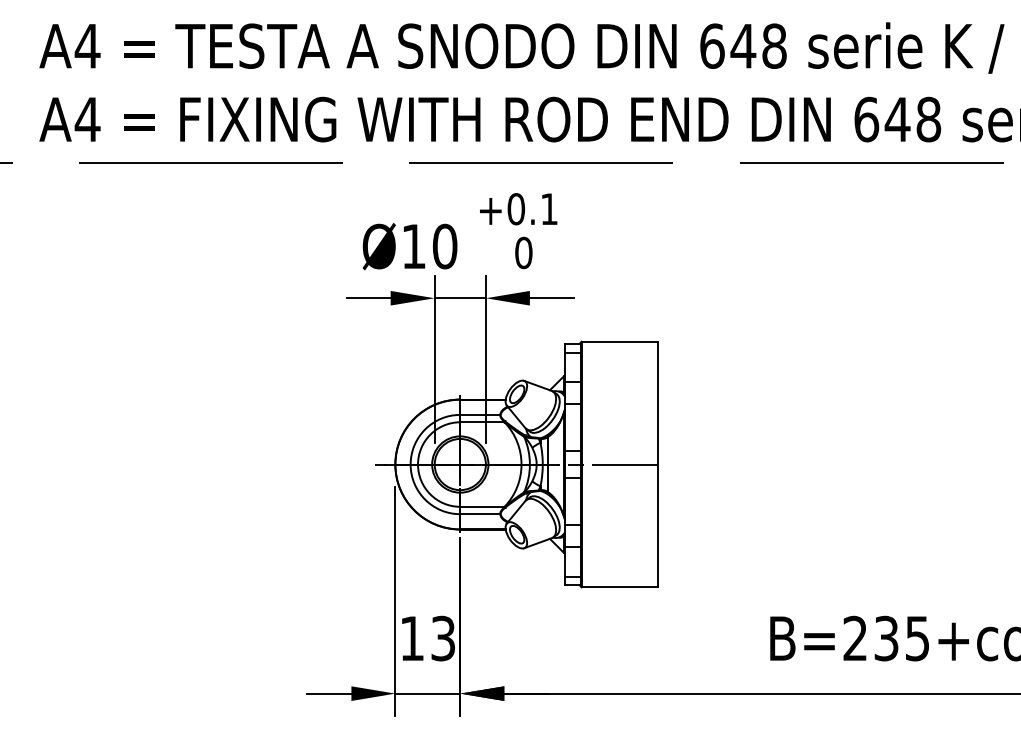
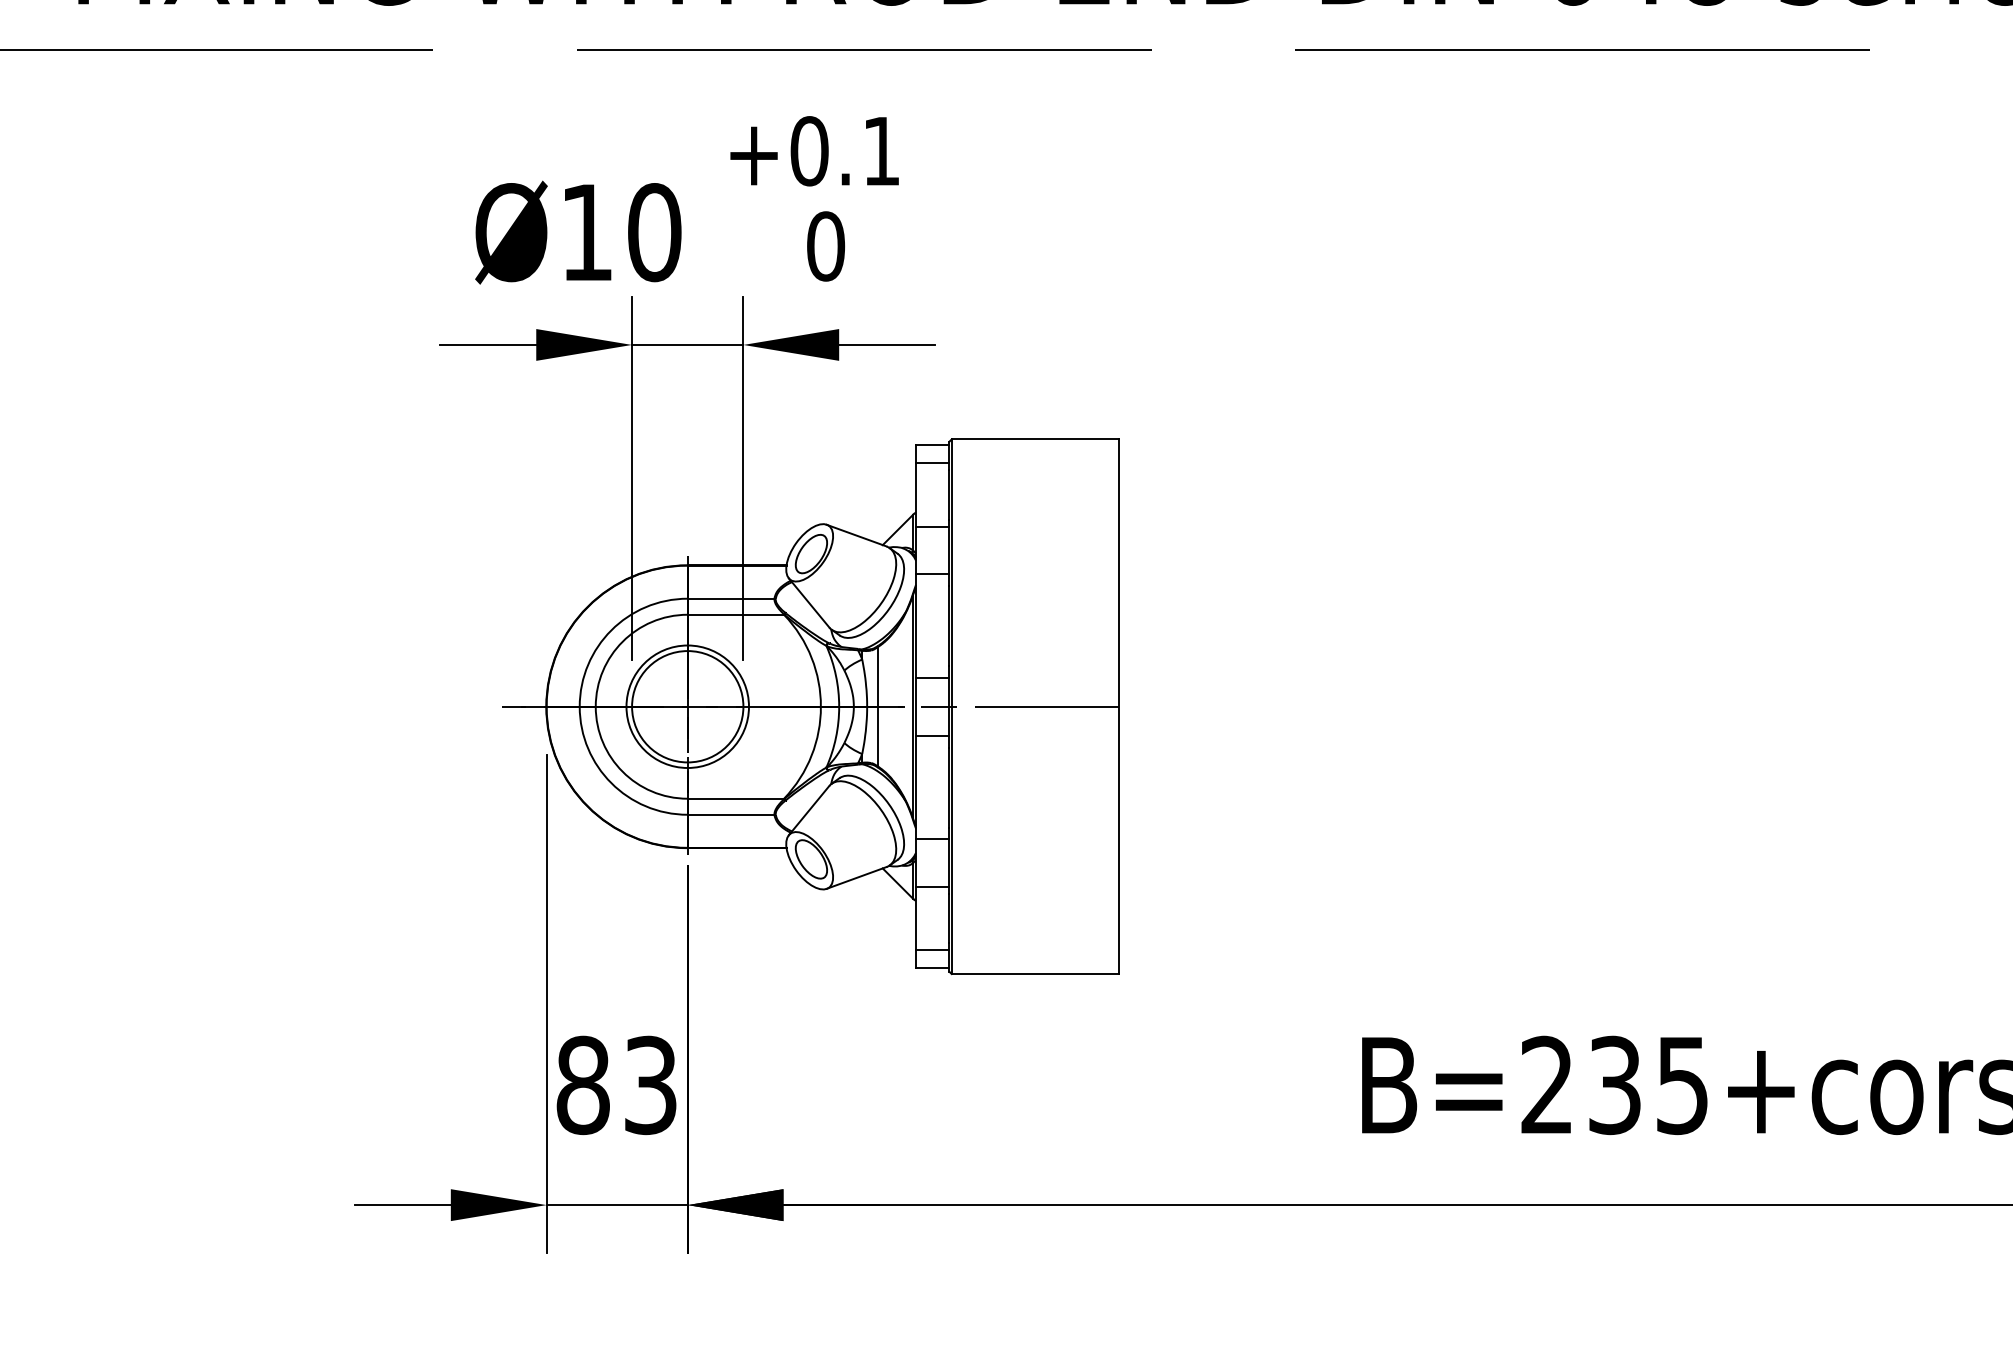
text: (412, 638) -> (583, 1085), 13 -> 83

